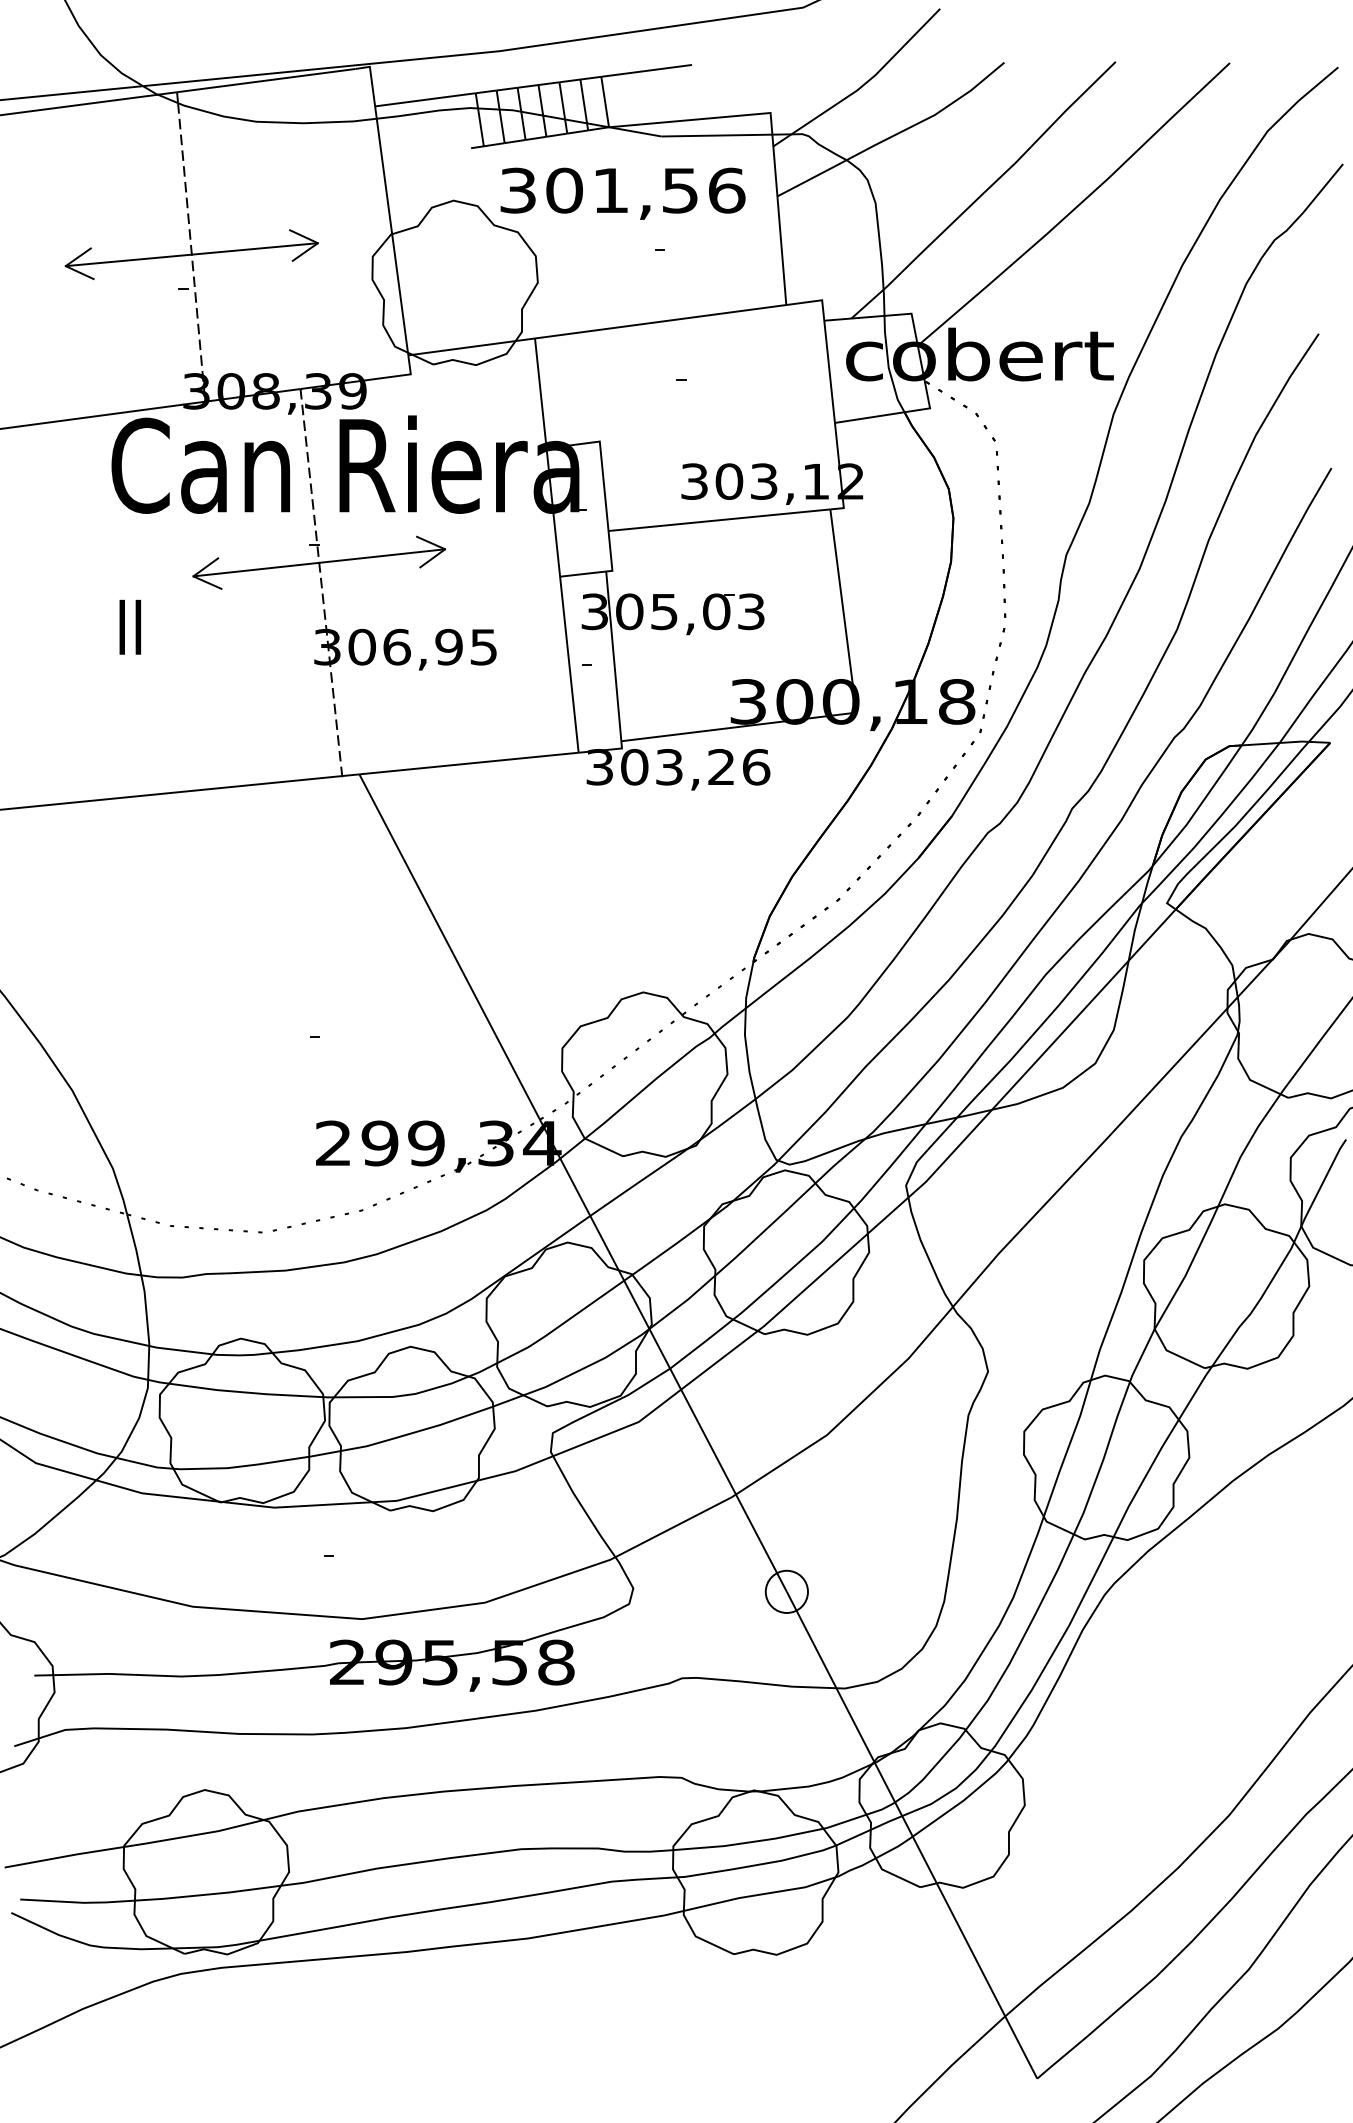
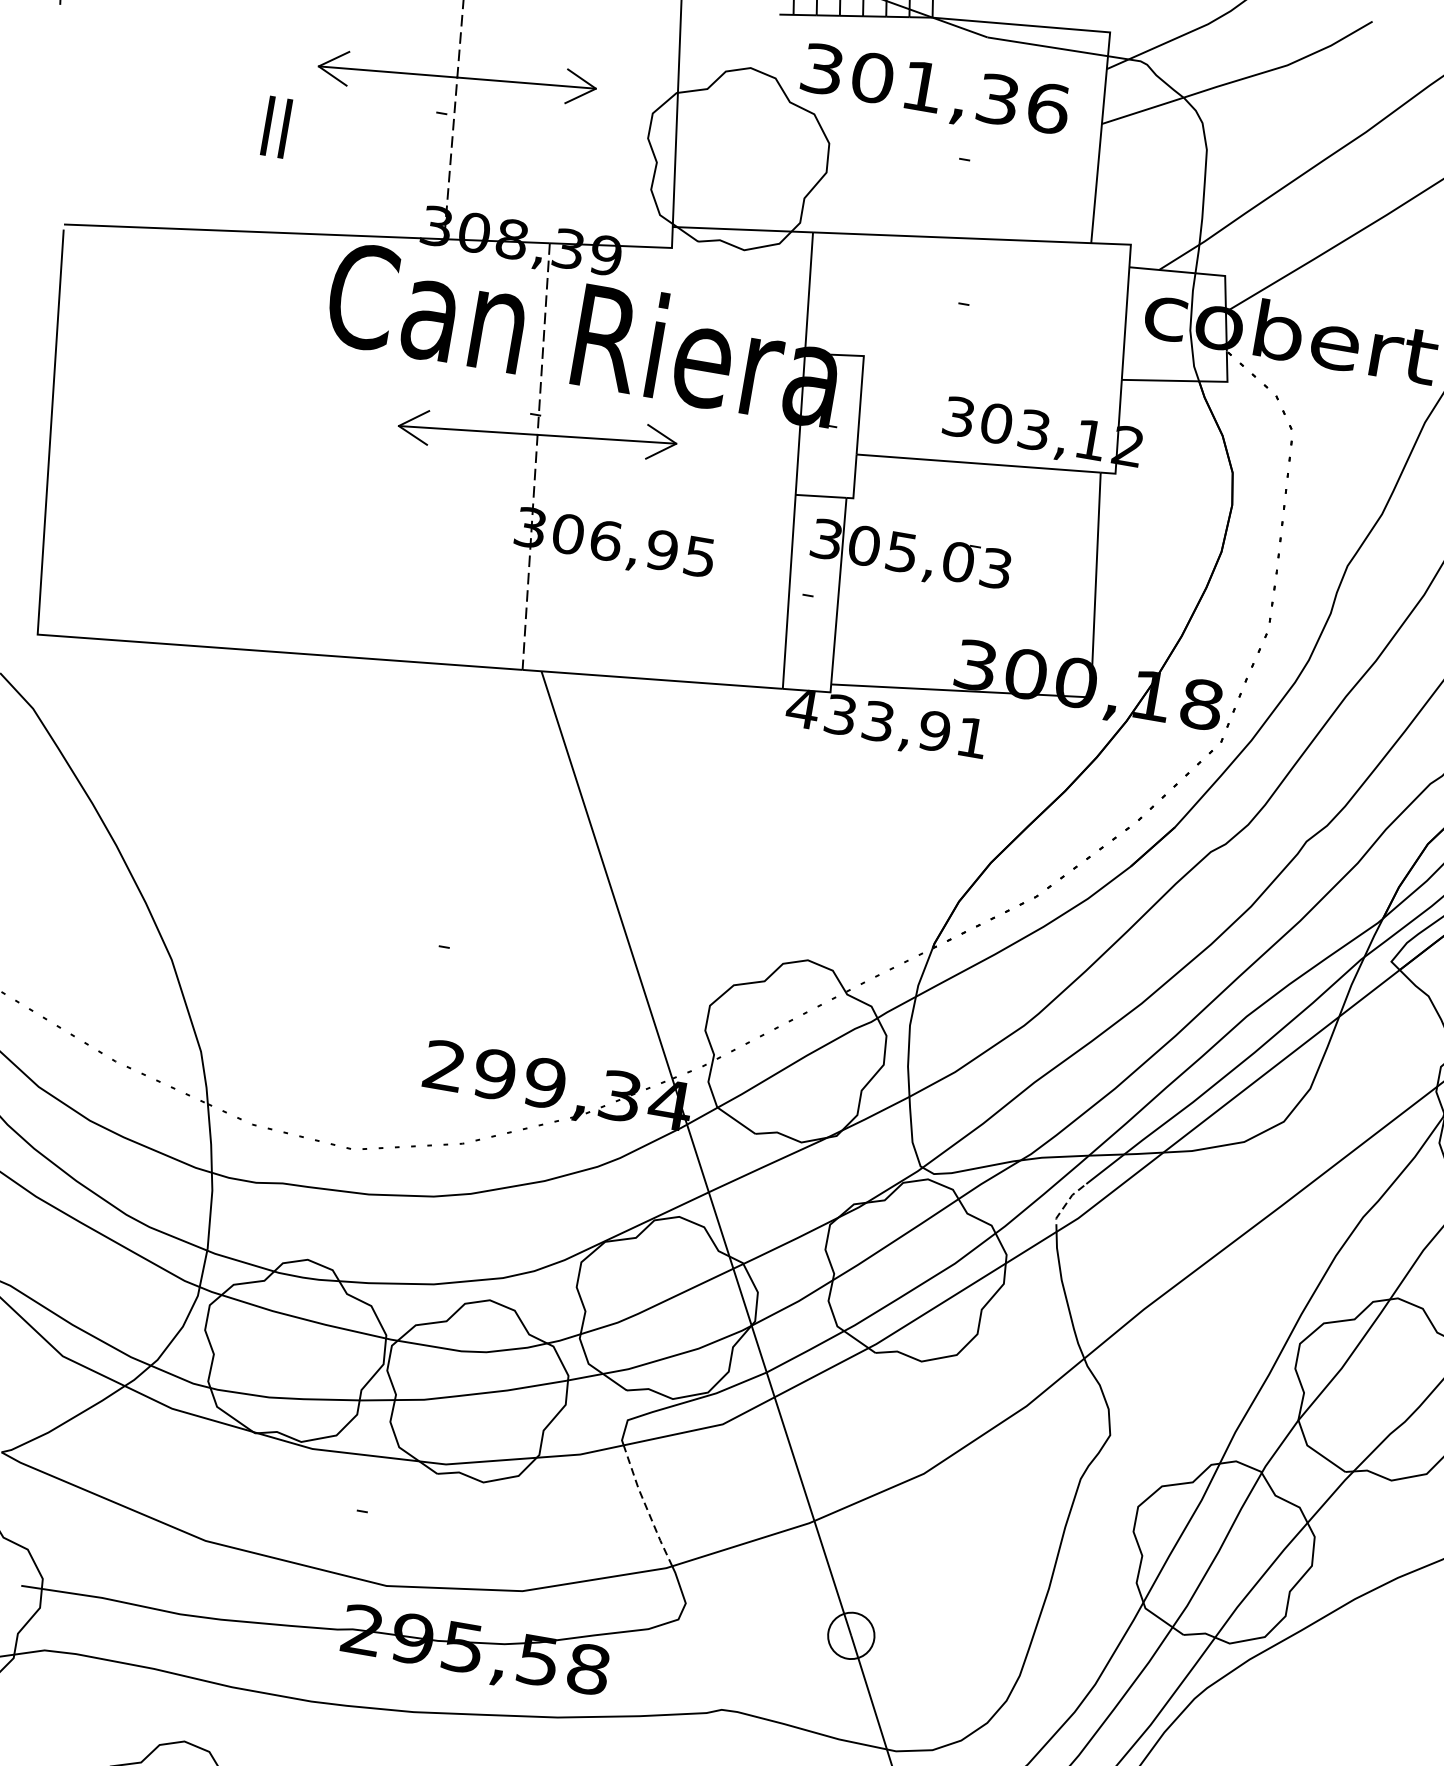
text: (680, 189) -> (998, 98), 301,56 -> 301,36
text: (130, 626) -> (276, 126), moved
text: (677, 766) -> (887, 722), 303,26 -> 433,91
line: (912, 1172) -> (1065, 1205), solid -> dashed
line: (582, 1507) -> (645, 1506), solid -> dashed

